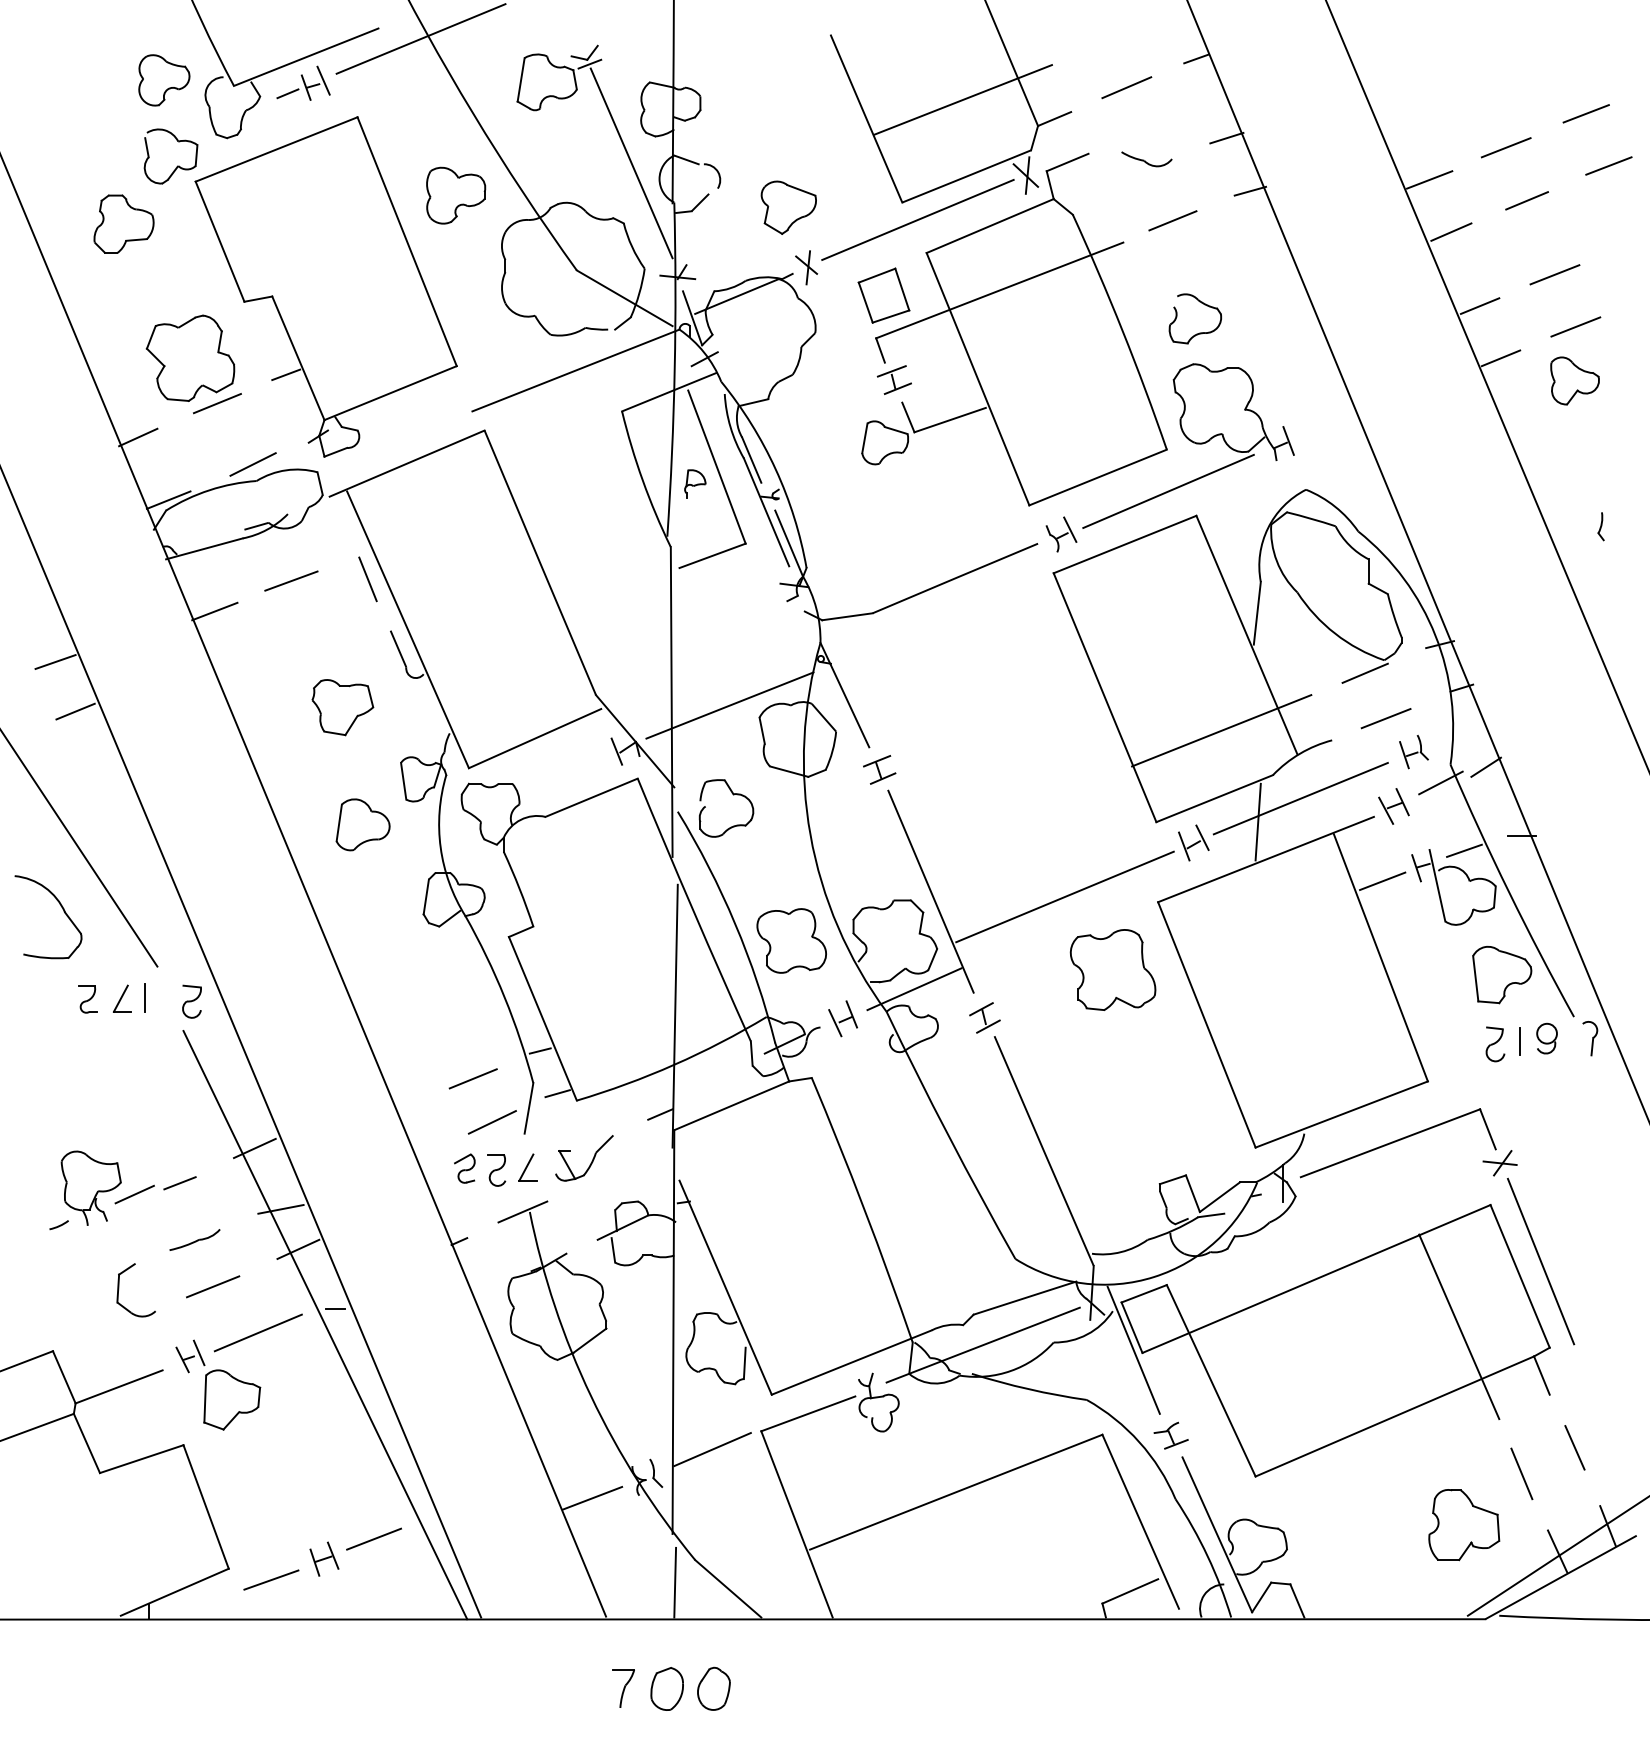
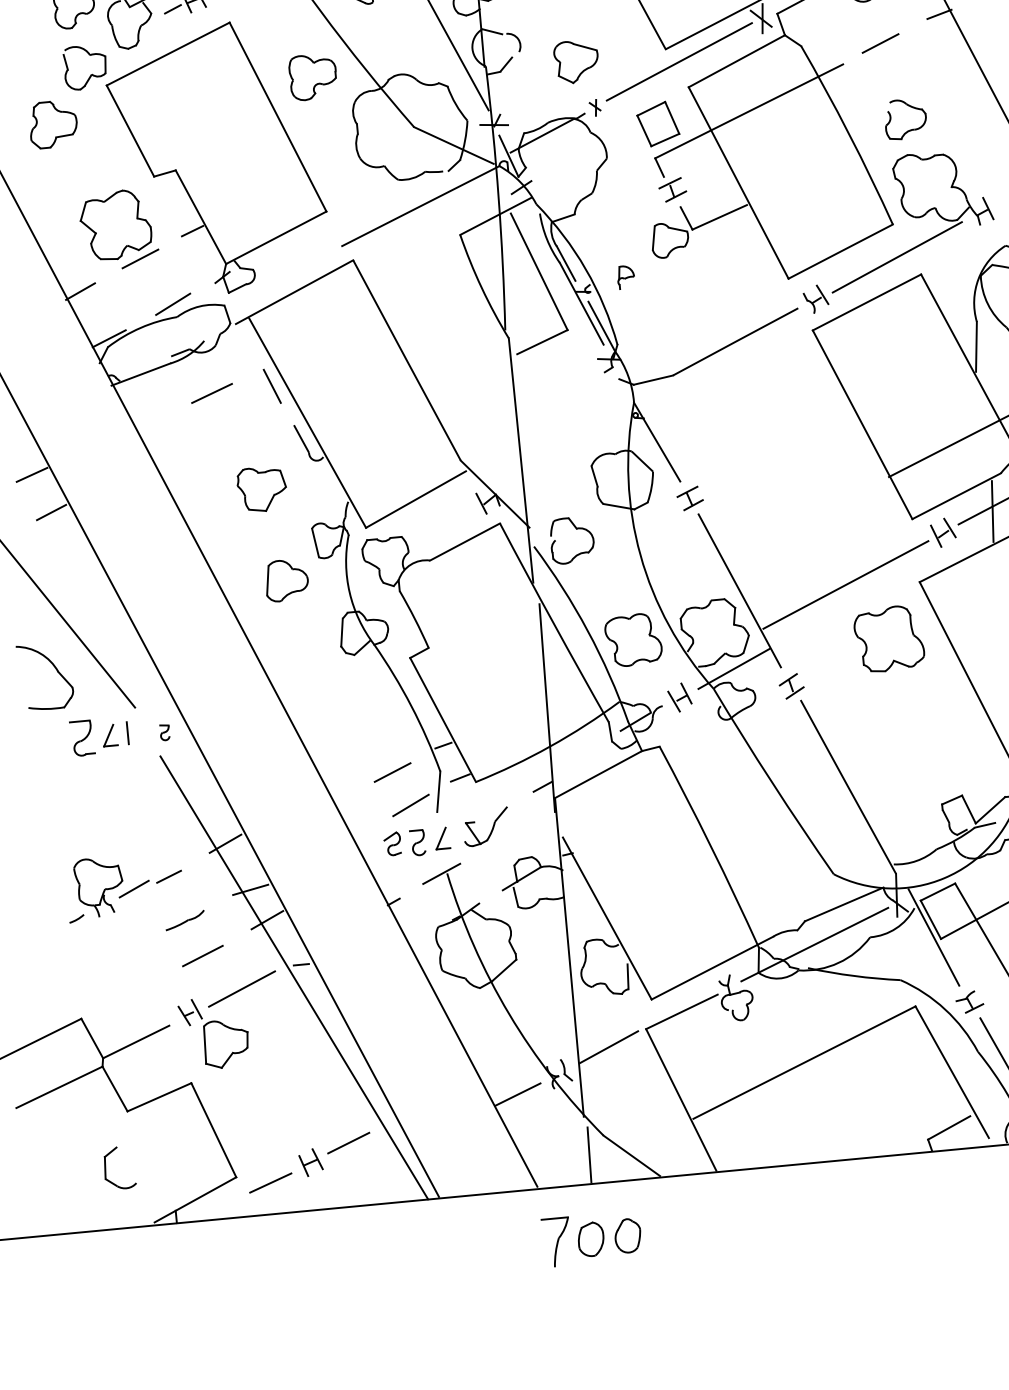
part: (806, 267) -> (595, 107), size x0.6
part: (695, 483) -> (626, 276), moved
line: (214, 611) -> (153, 423), removed
line: (729, 705) -> (566, 458), removed
part: (87, 999) -> (82, 738), size x1.6
part: (191, 1001) -> (164, 732), size x0.6
part: (119, 1289) -> (106, 1168), moved
part: (623, 1688) -> (556, 1242), size x1.6

